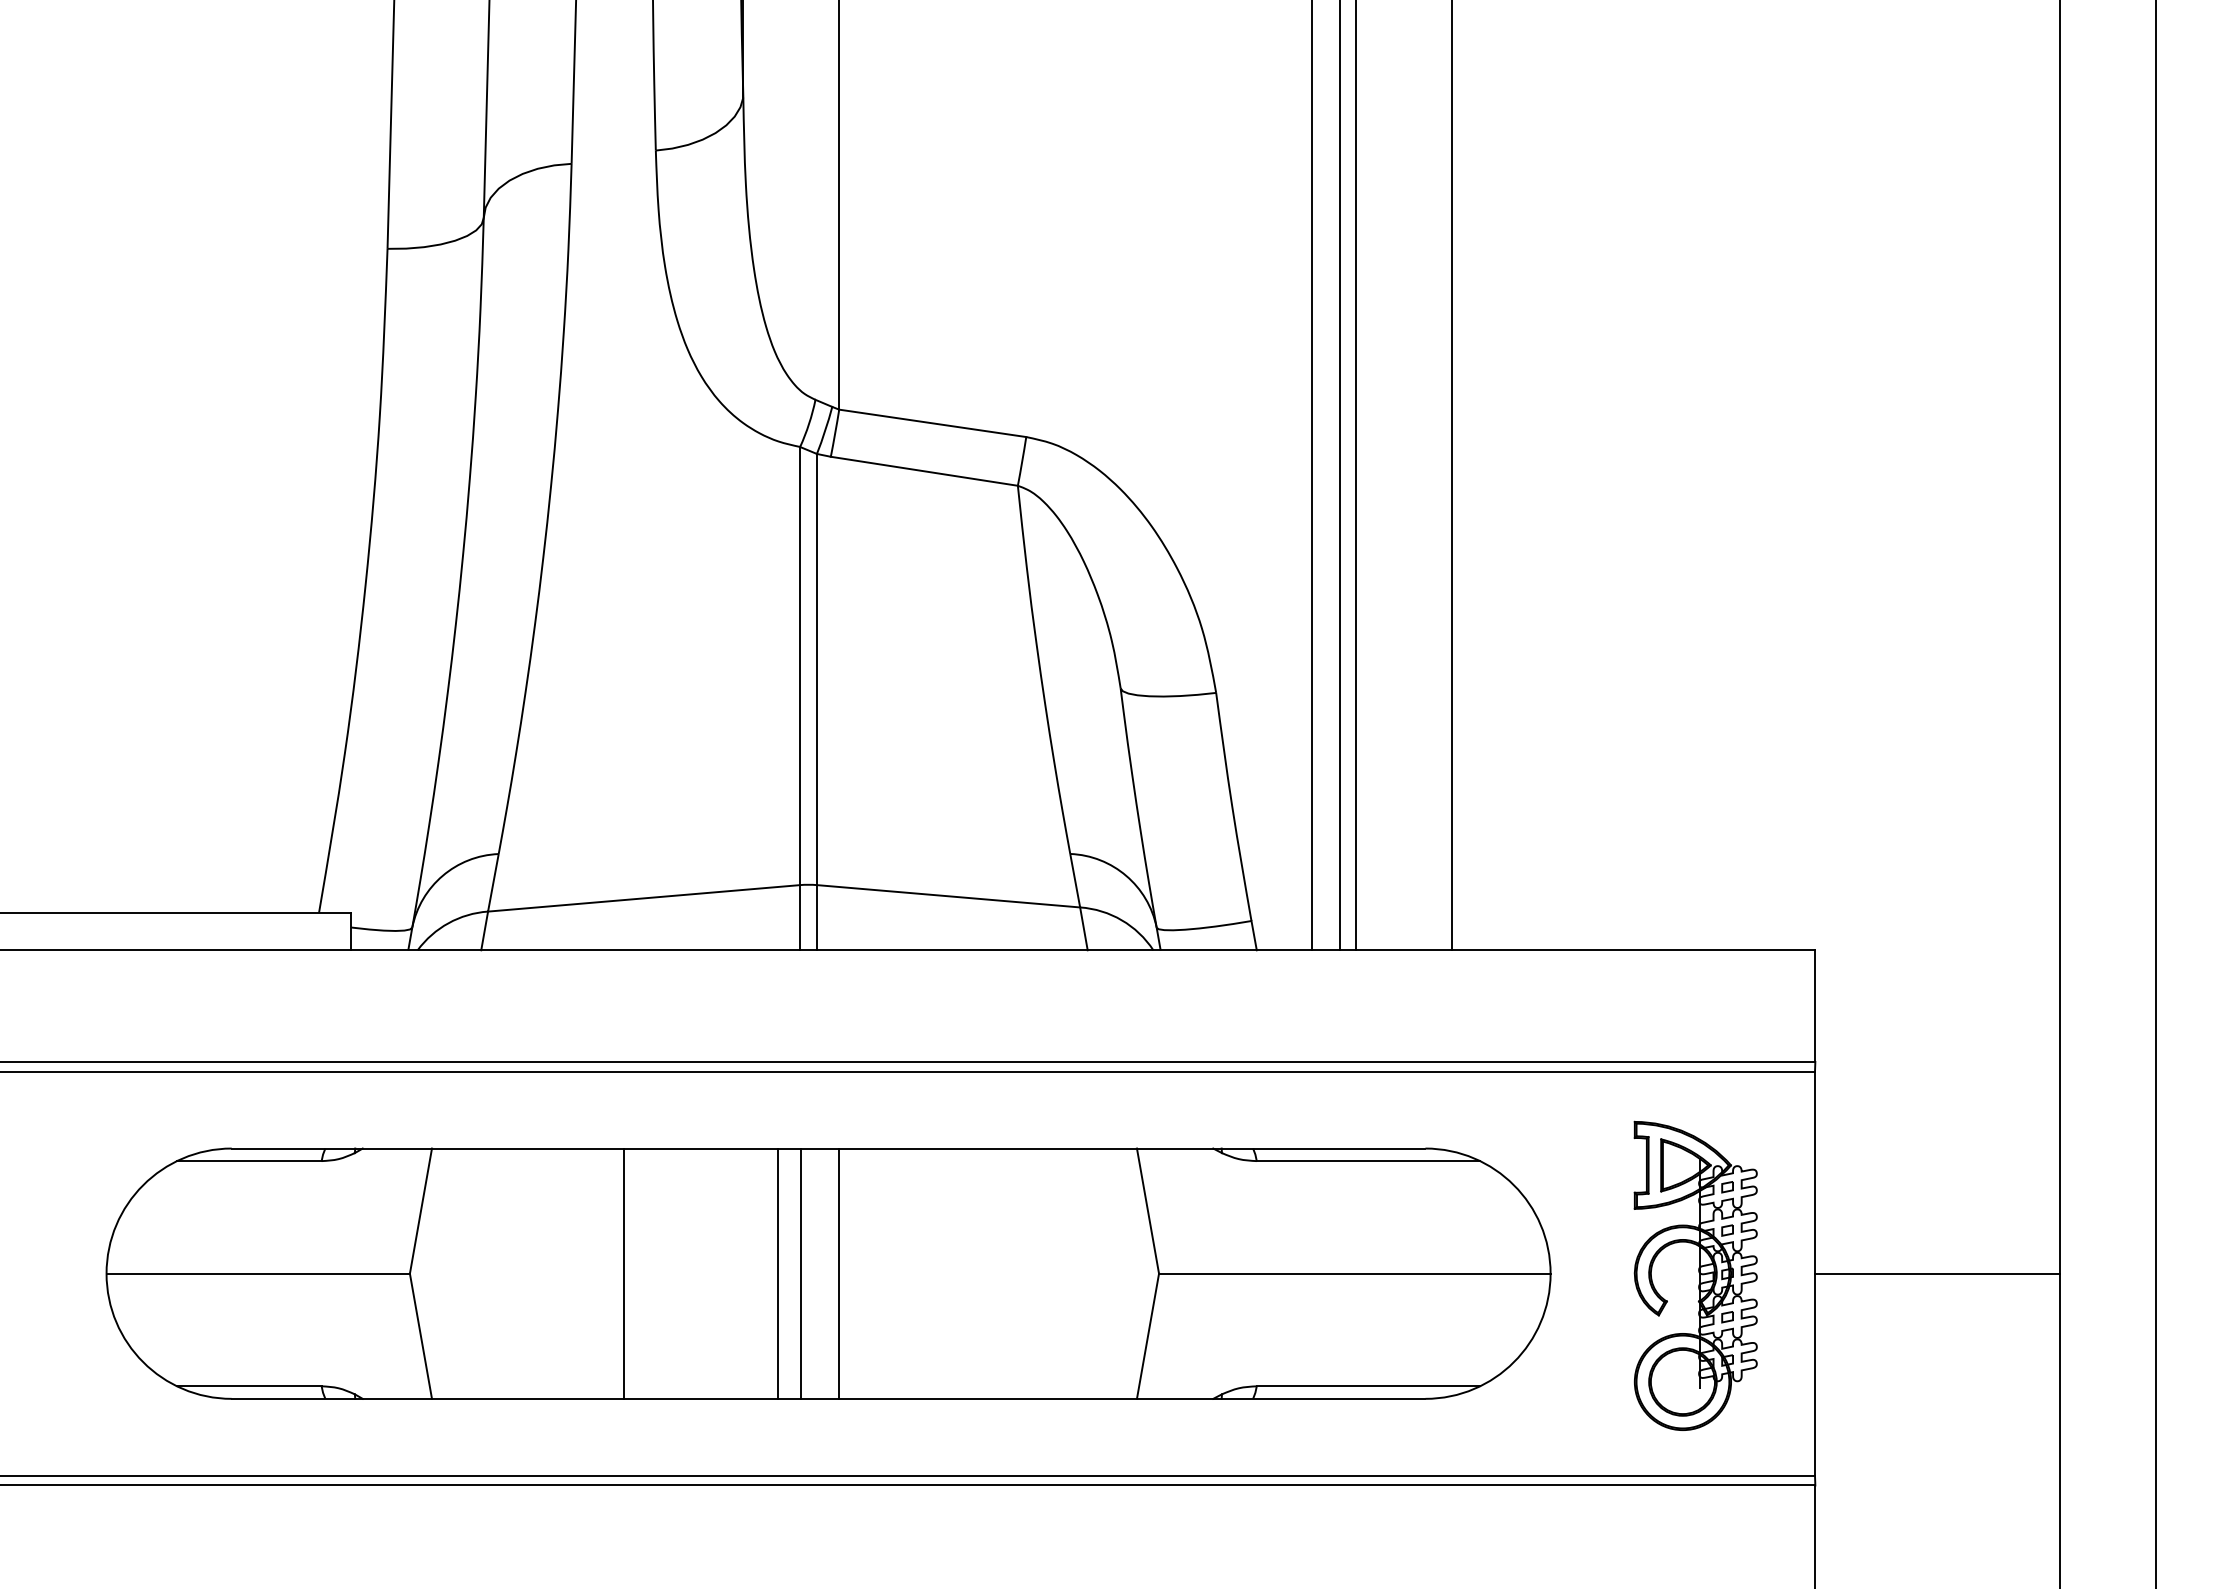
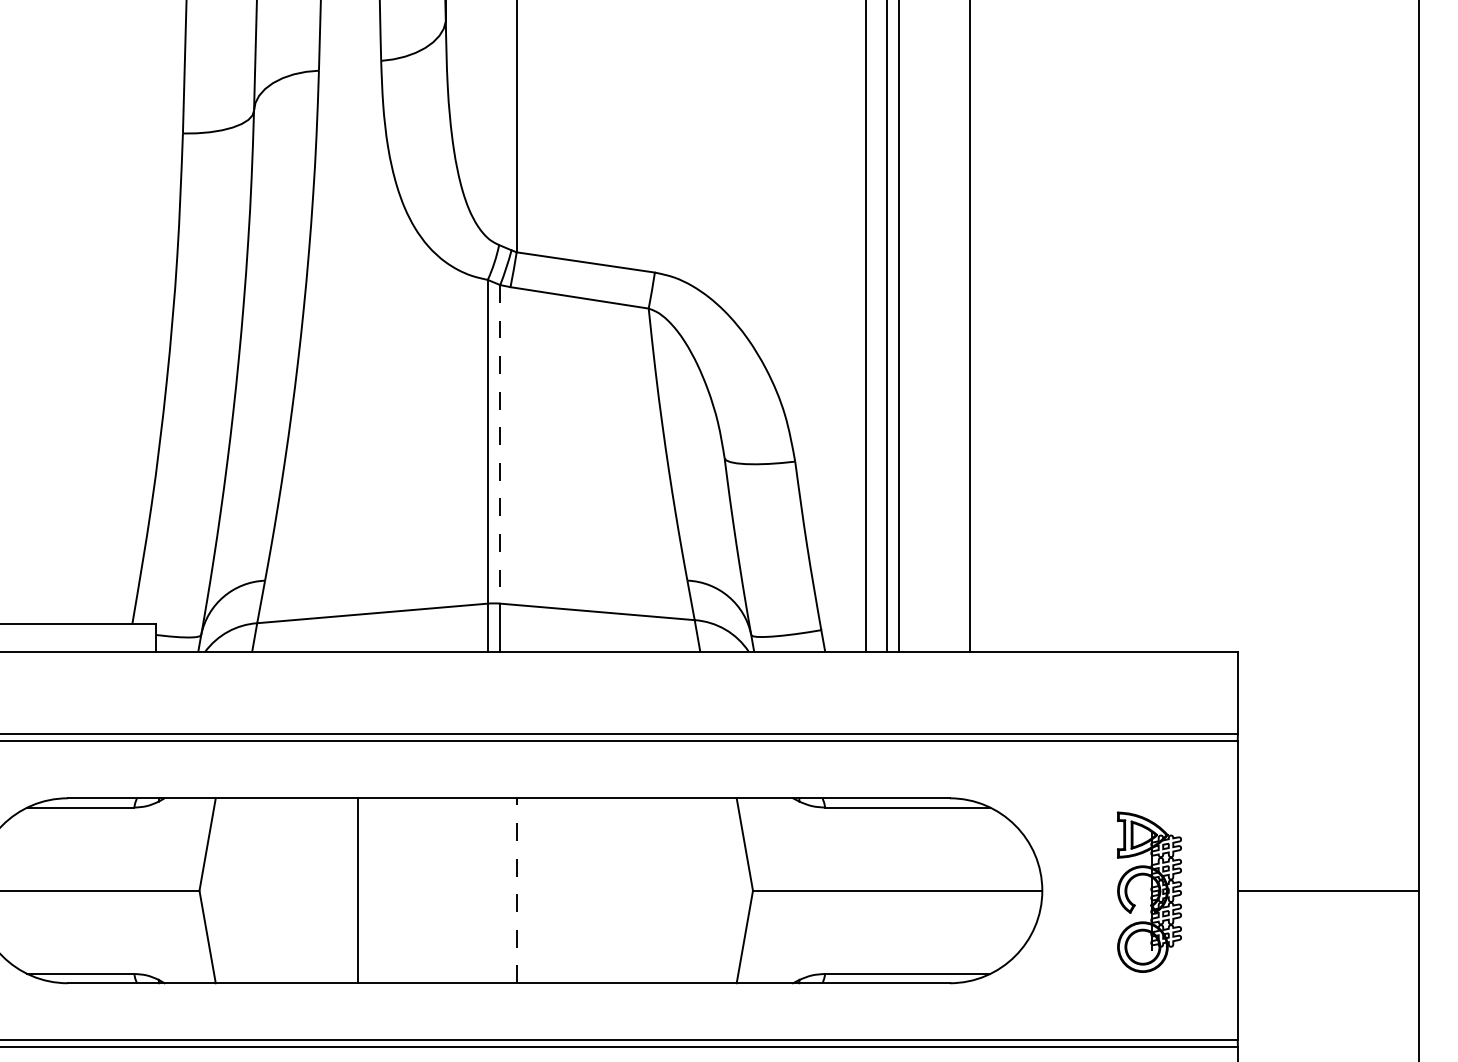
line: (816, 669) -> (499, 444), solid -> dashed
line: (777, 1273) -> (471, 890), removed
line: (800, 1273) -> (488, 890), removed
line: (839, 1273) -> (516, 890), solid -> dashed
part: (1695, 1275) -> (1149, 892), size x0.7

